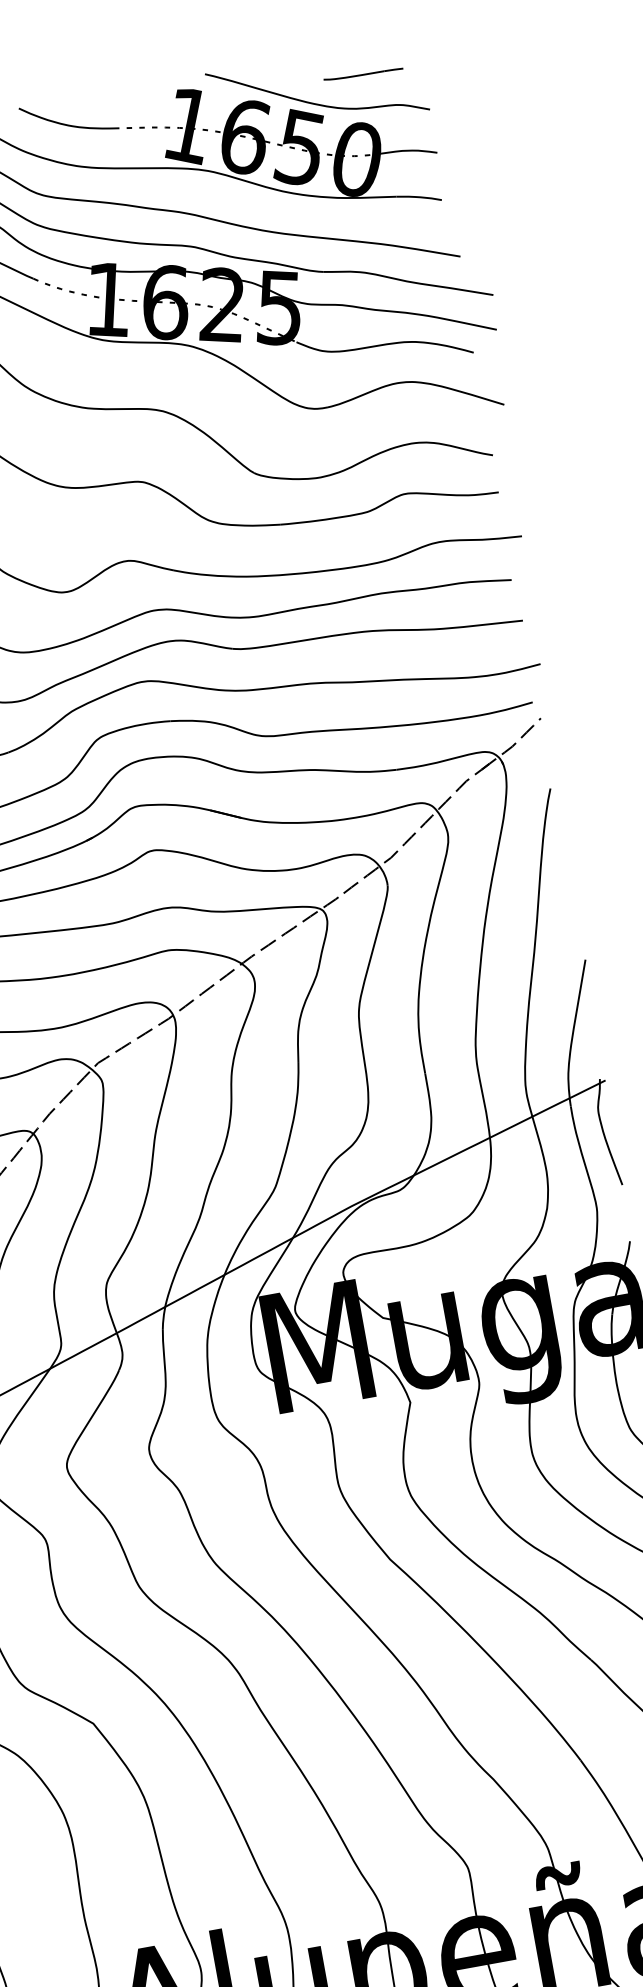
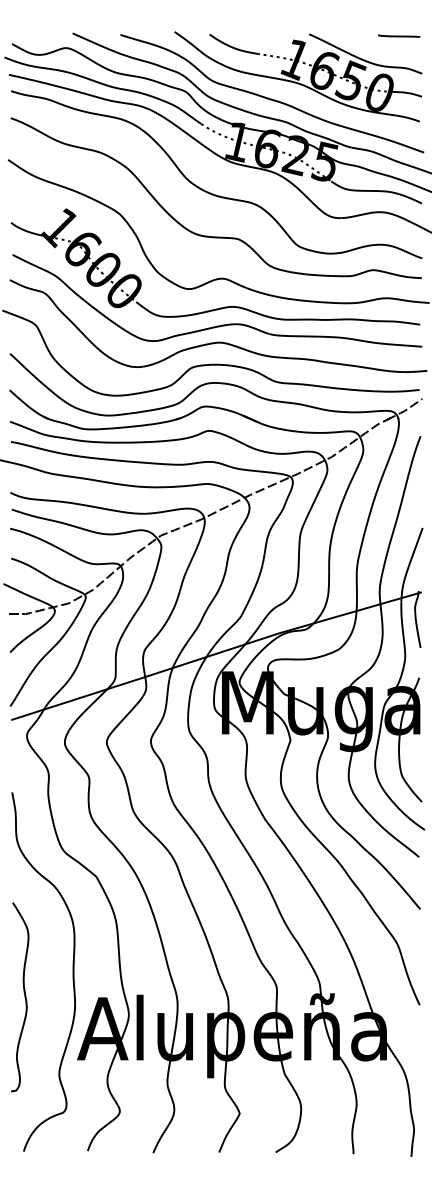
line: (363, 72) -> (399, 35), moved

